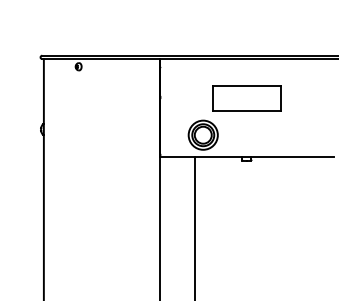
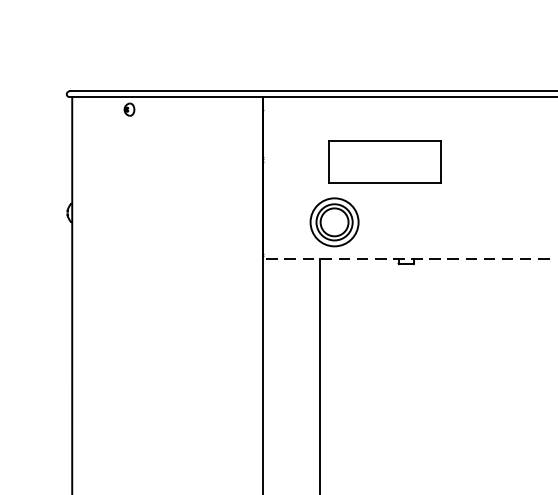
part: (246, 98) -> (384, 161), moved
line: (246, 157) -> (405, 259), solid -> dashed

